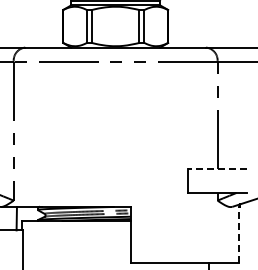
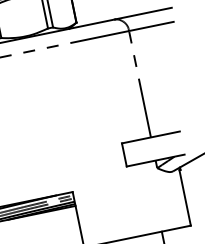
line: (217, 169) -> (150, 137), dashed -> solid
line: (238, 234) -> (184, 197), dashed -> solid

